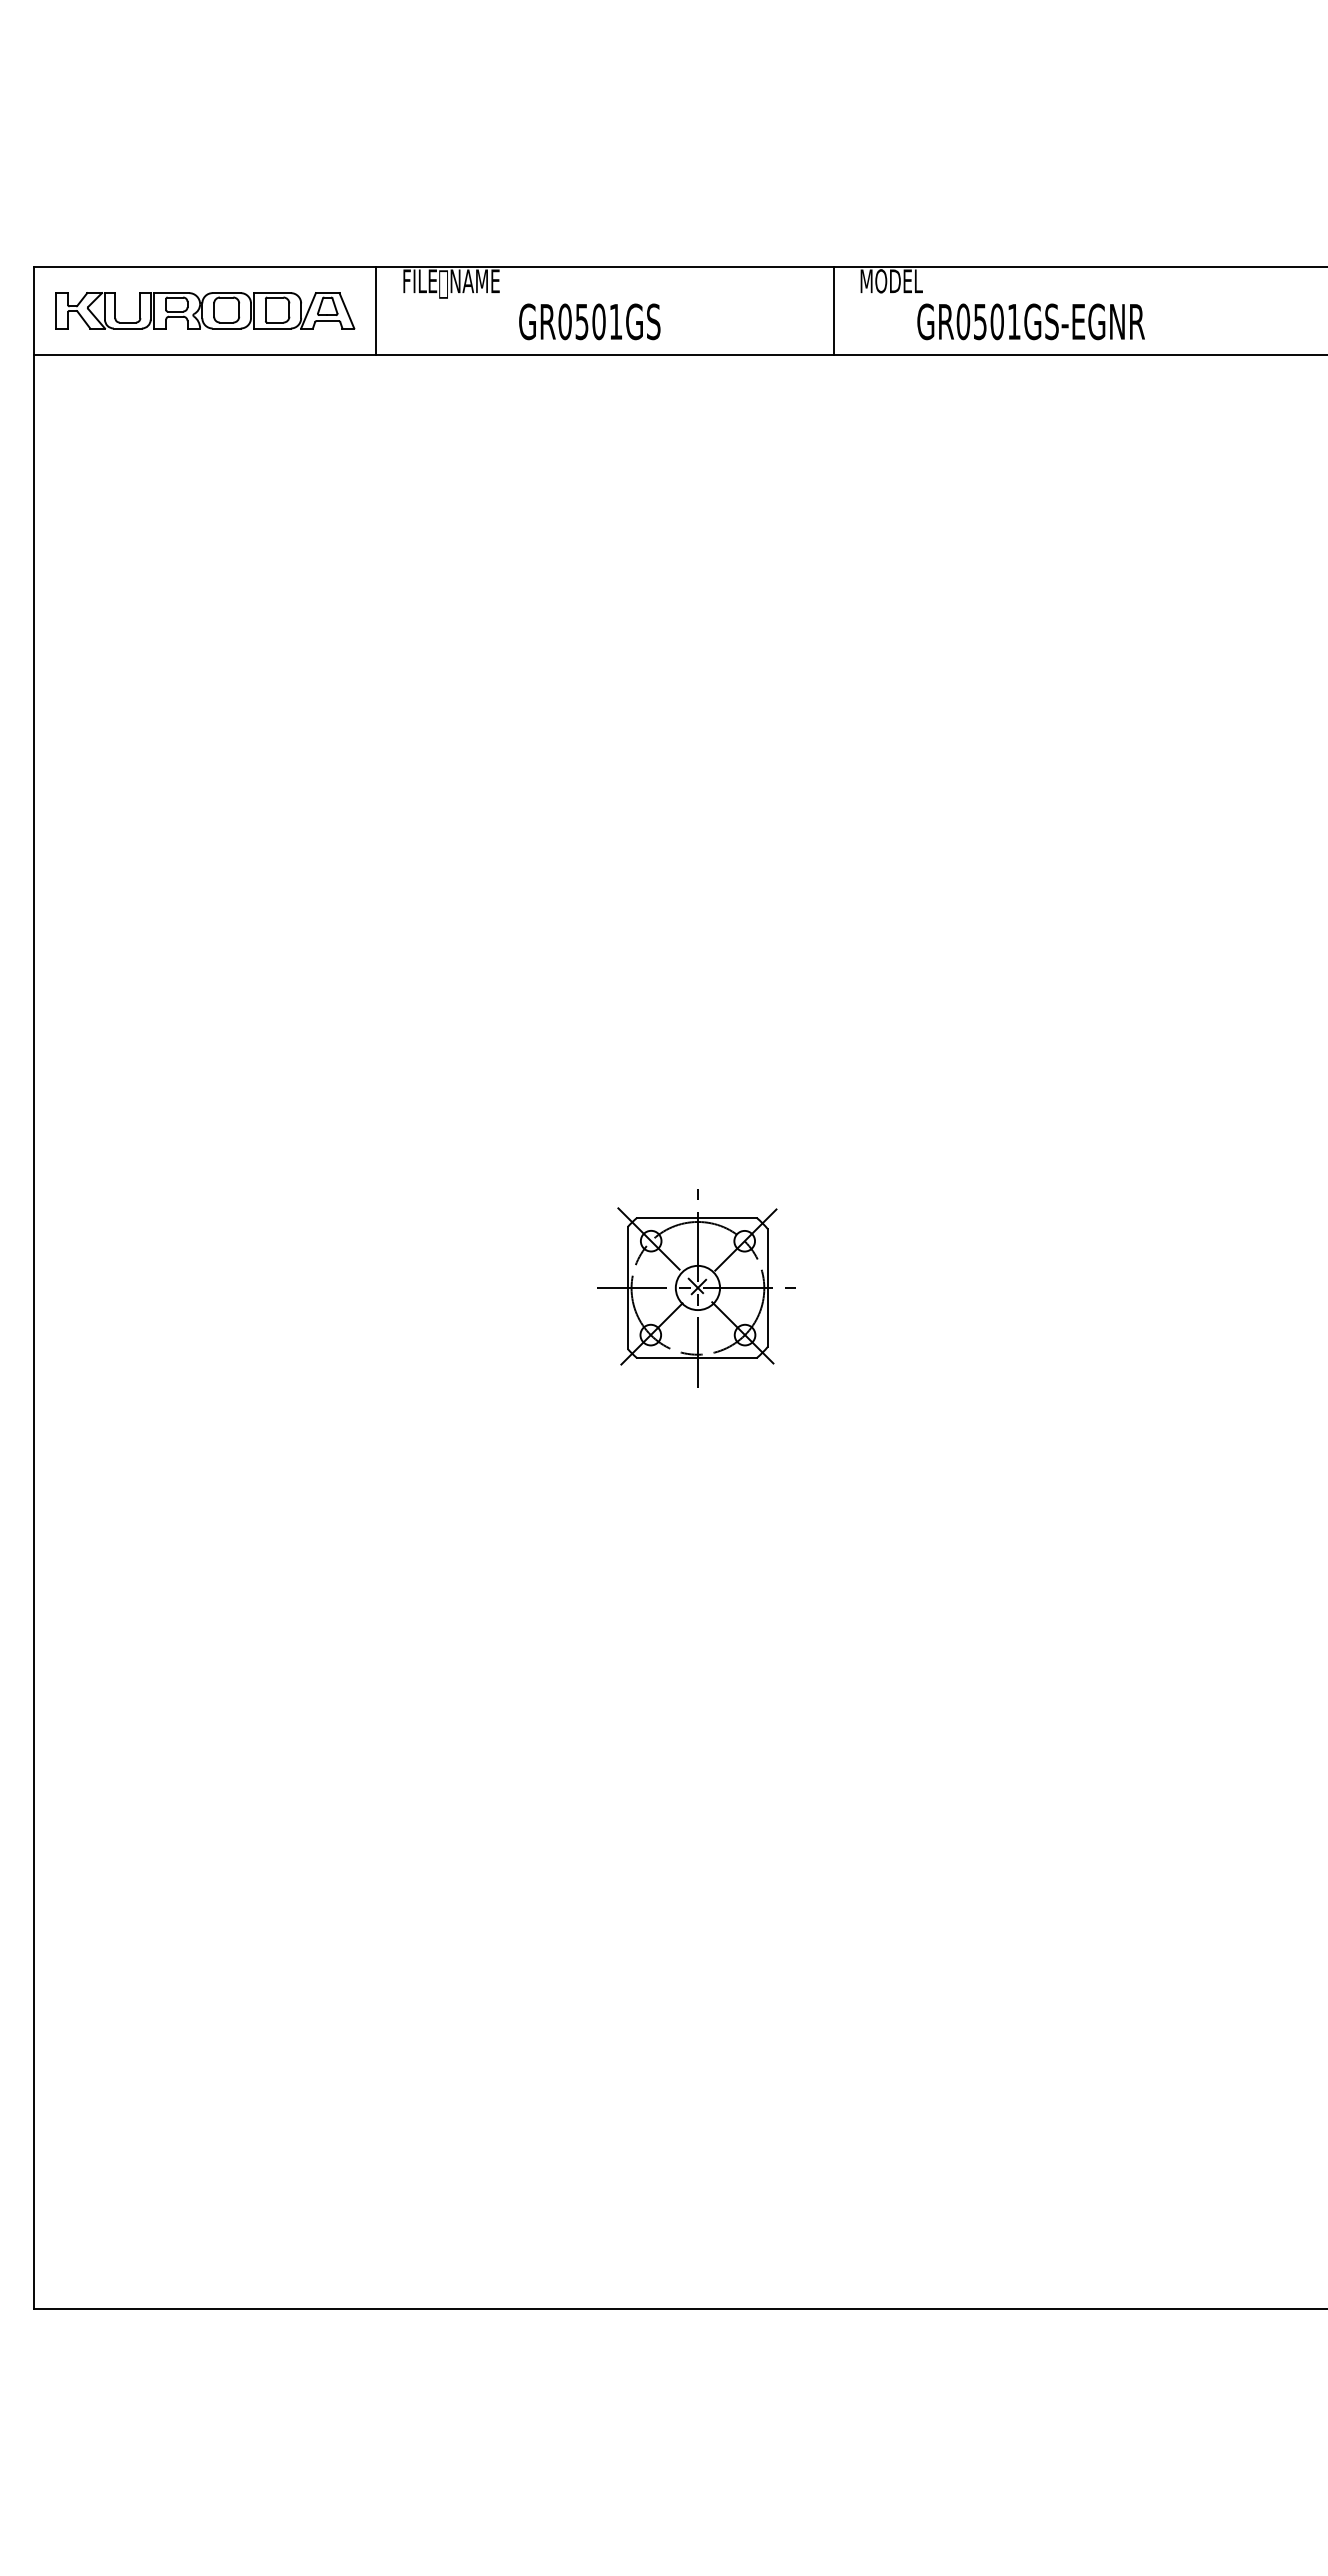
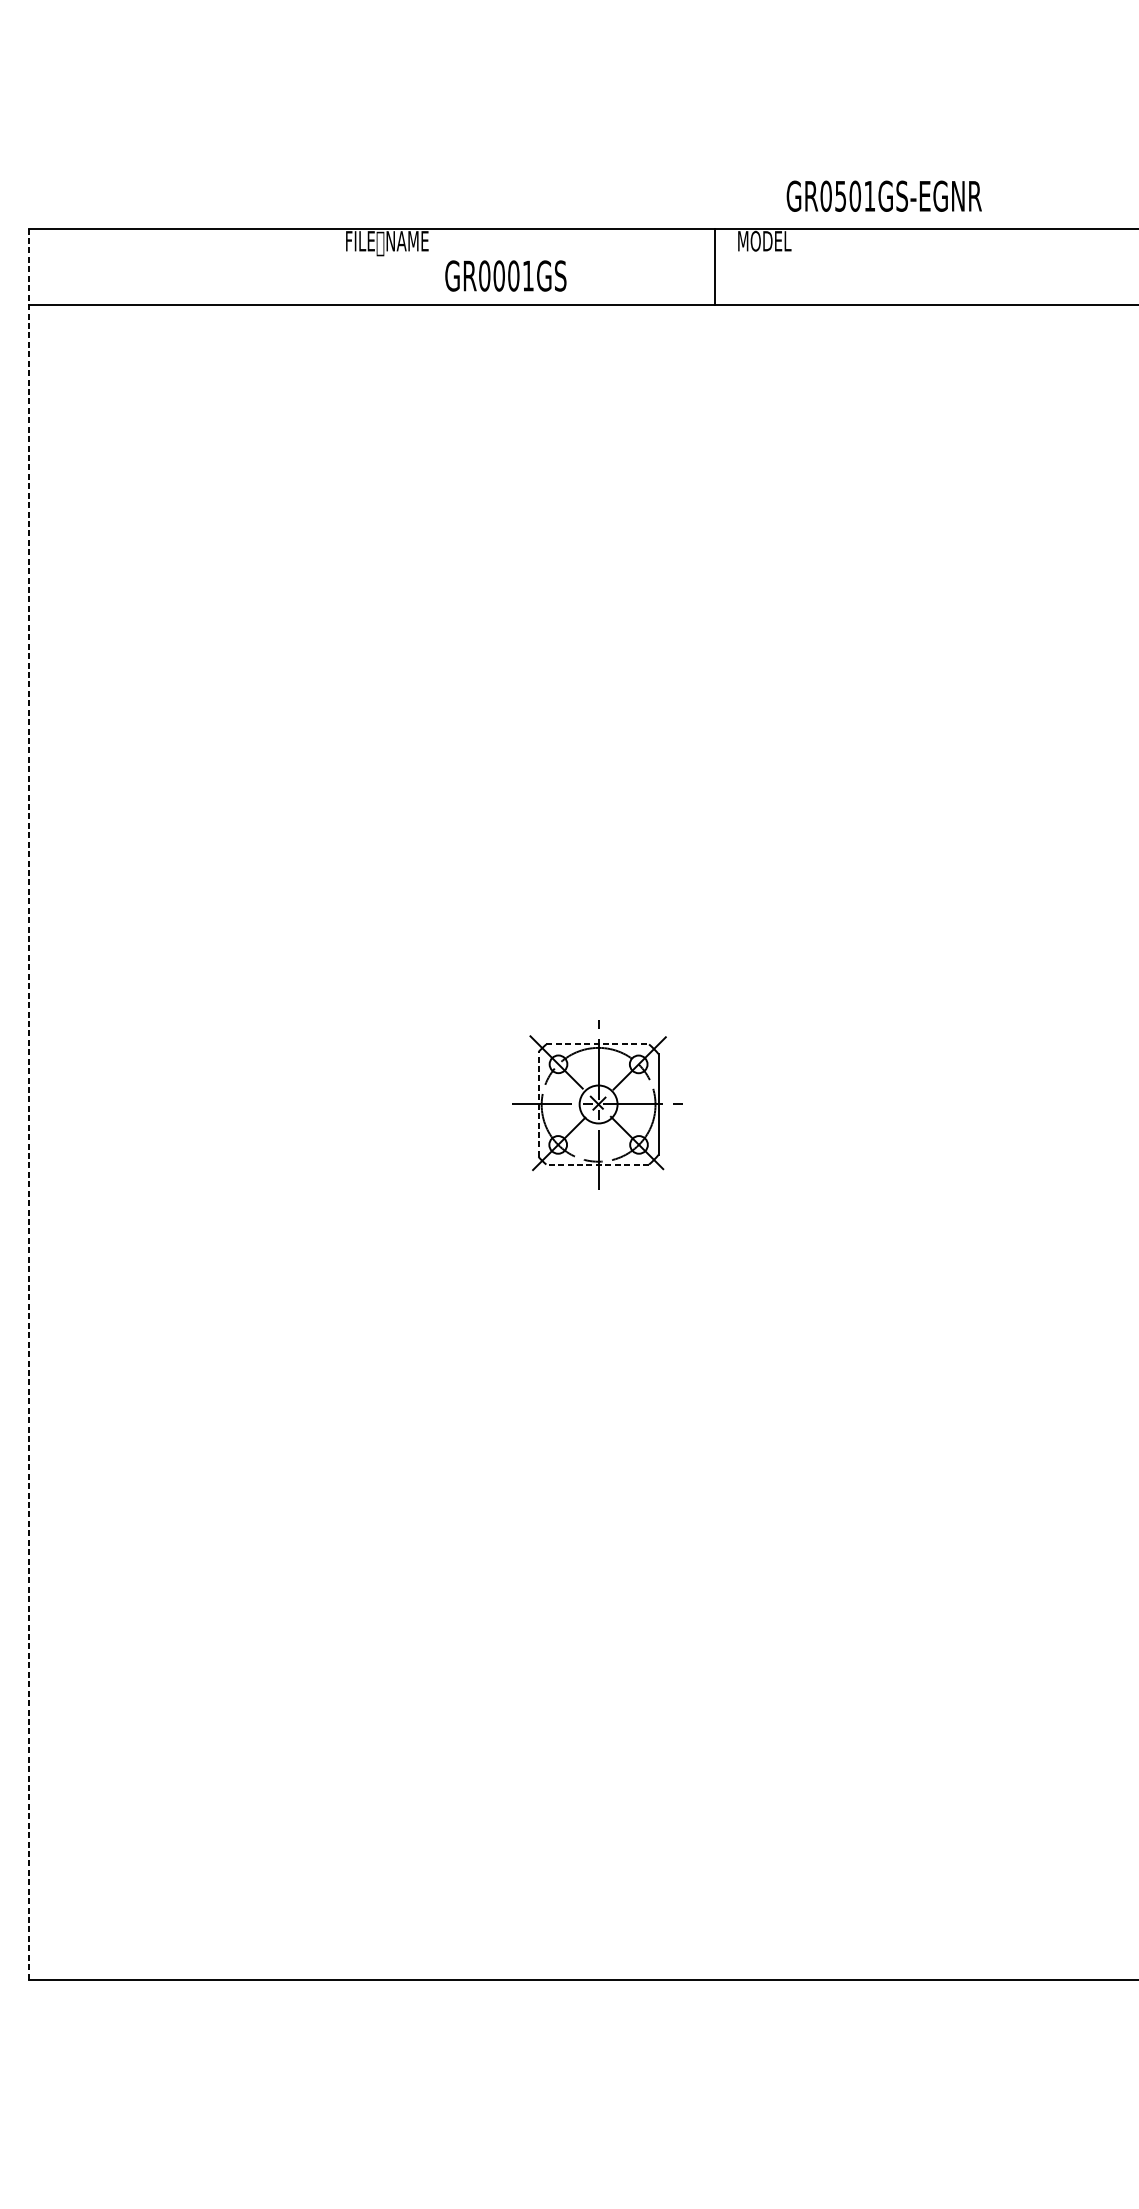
part: (205, 310) -> (176, 266), removed
line: (376, 310) -> (322, 266), removed
text: (581, 321) -> (498, 275), GR0501GS -> GR0001GS
text: (1030, 321) -> (883, 195), moved
line: (696, 1217) -> (597, 1044), solid -> dashed
line: (627, 1287) -> (538, 1104), solid -> dashed
line: (34, 1288) -> (29, 1104), solid -> dashed
line: (696, 1358) -> (597, 1164), solid -> dashed

